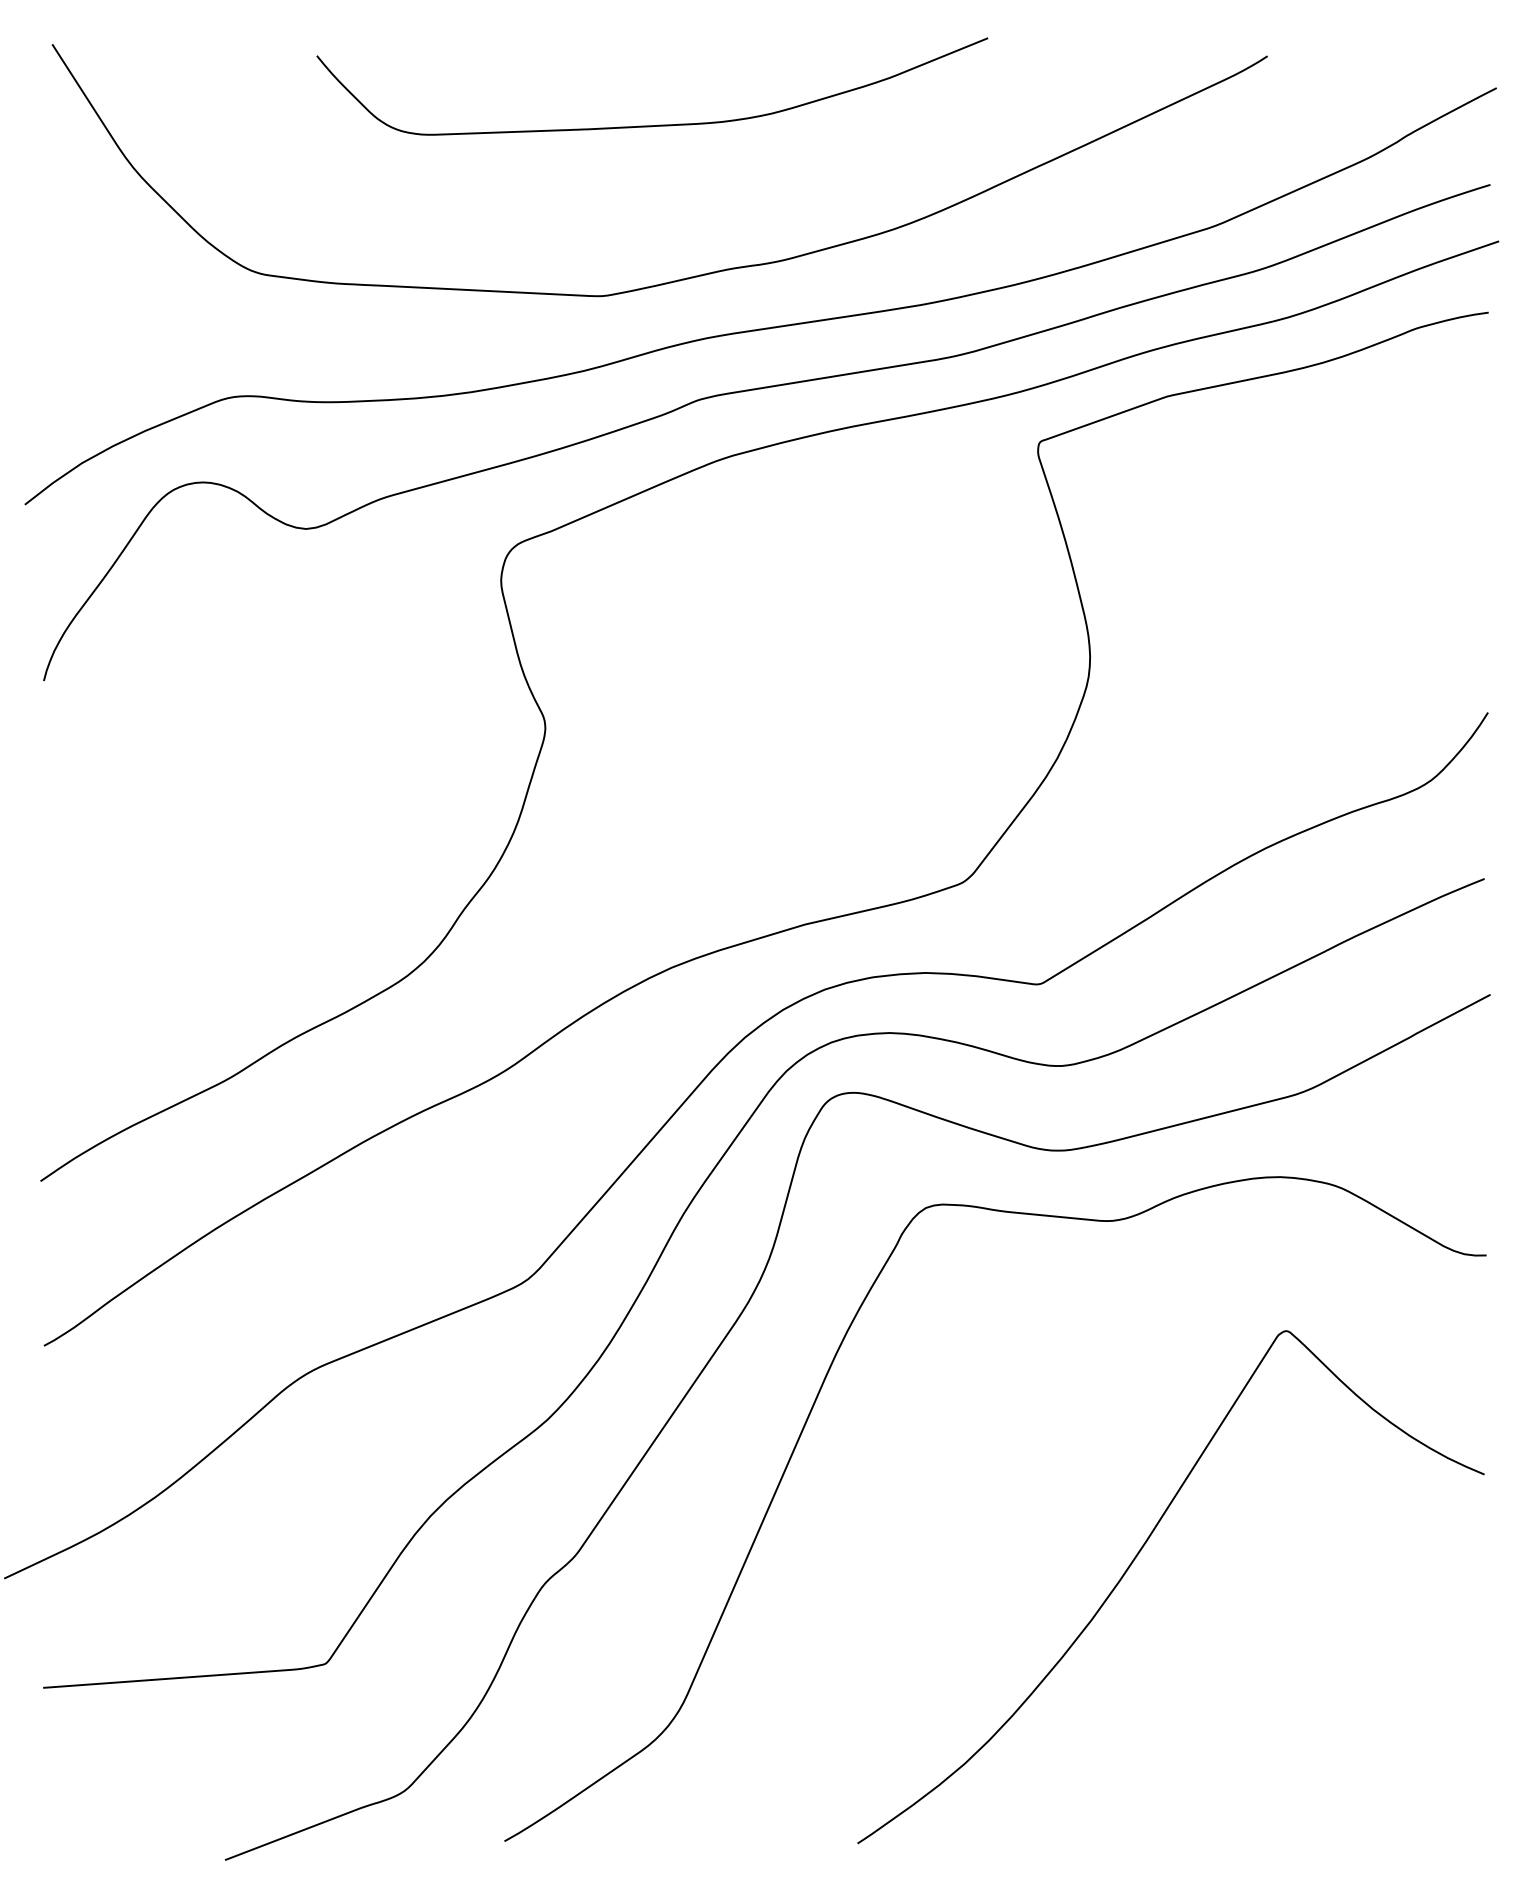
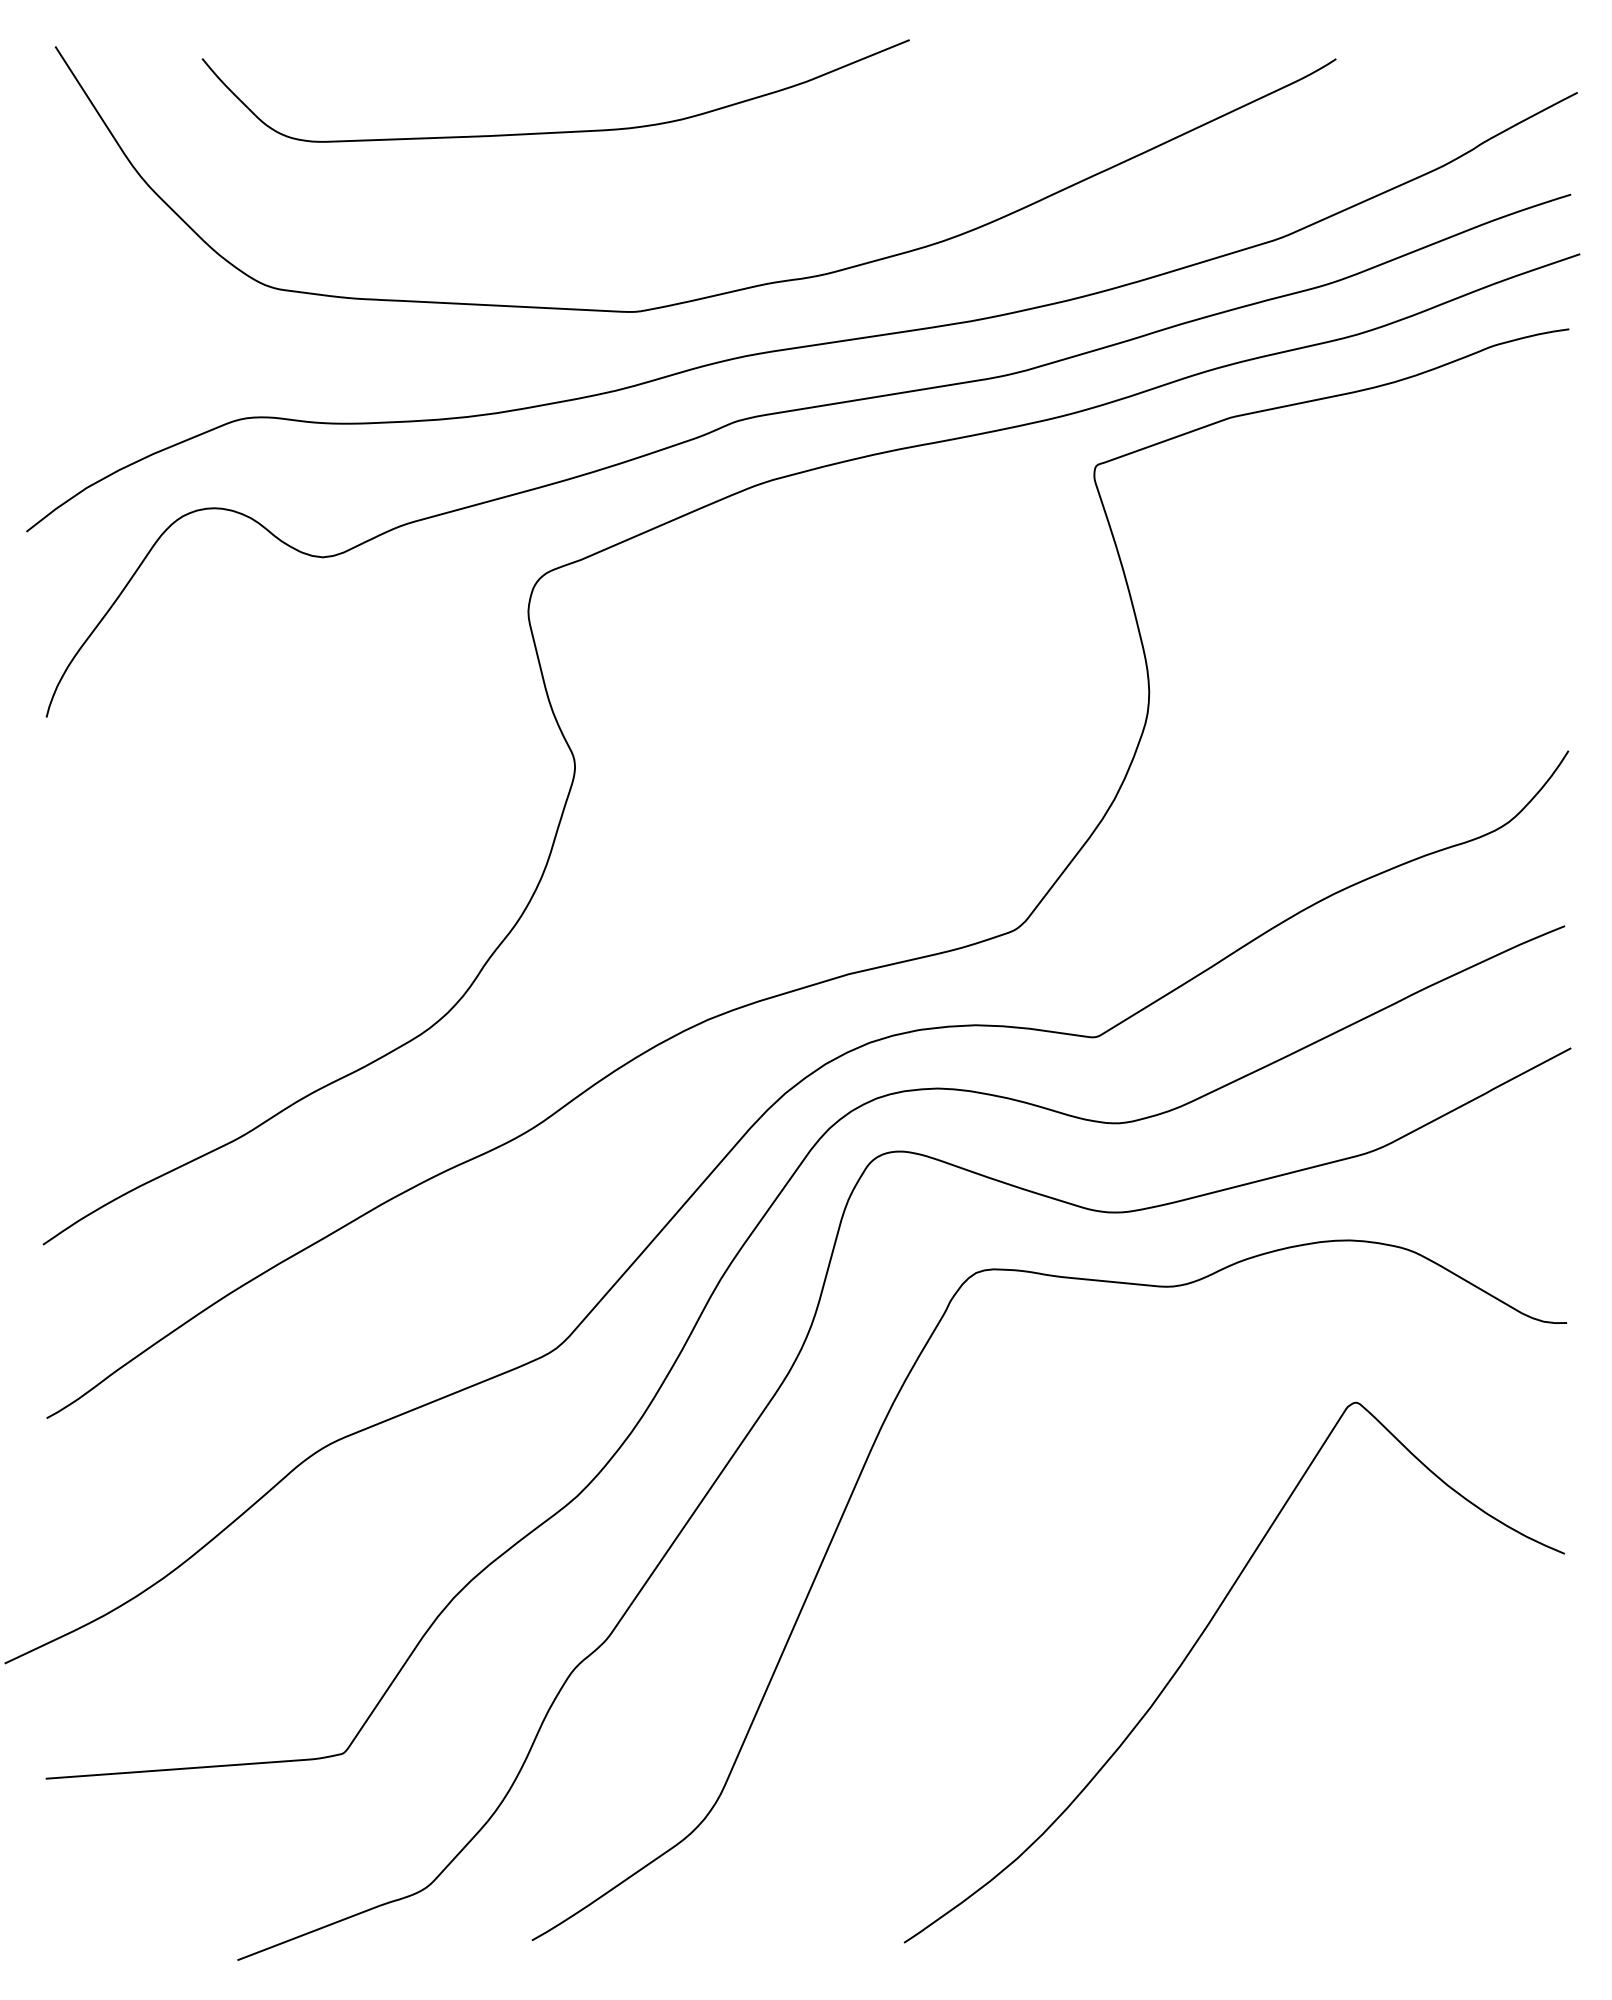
curve: (652, 124) -> (555, 131), moved

